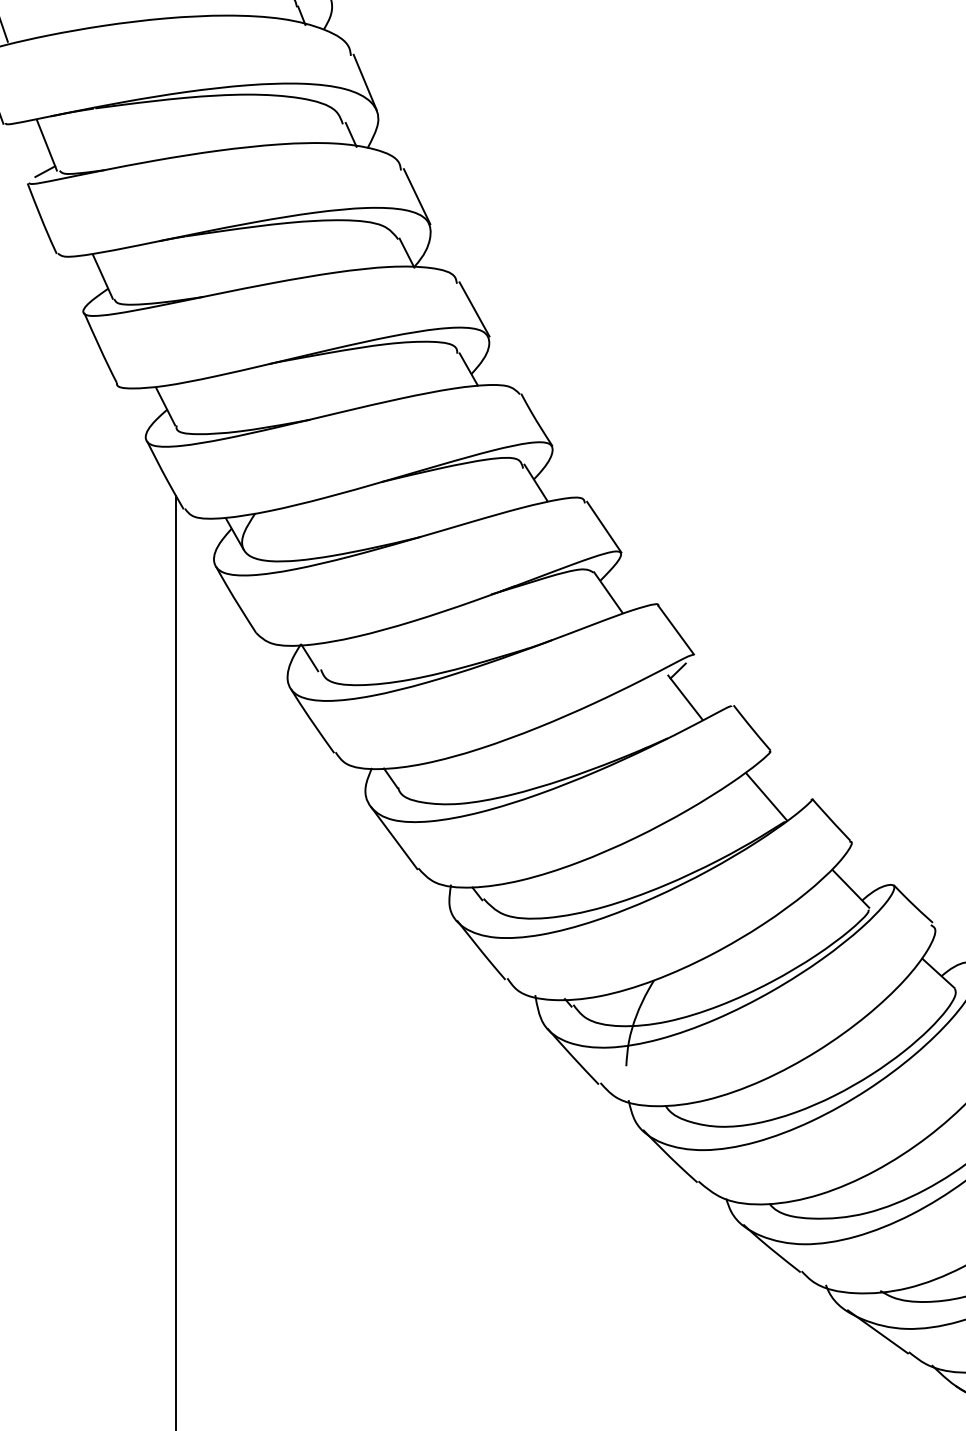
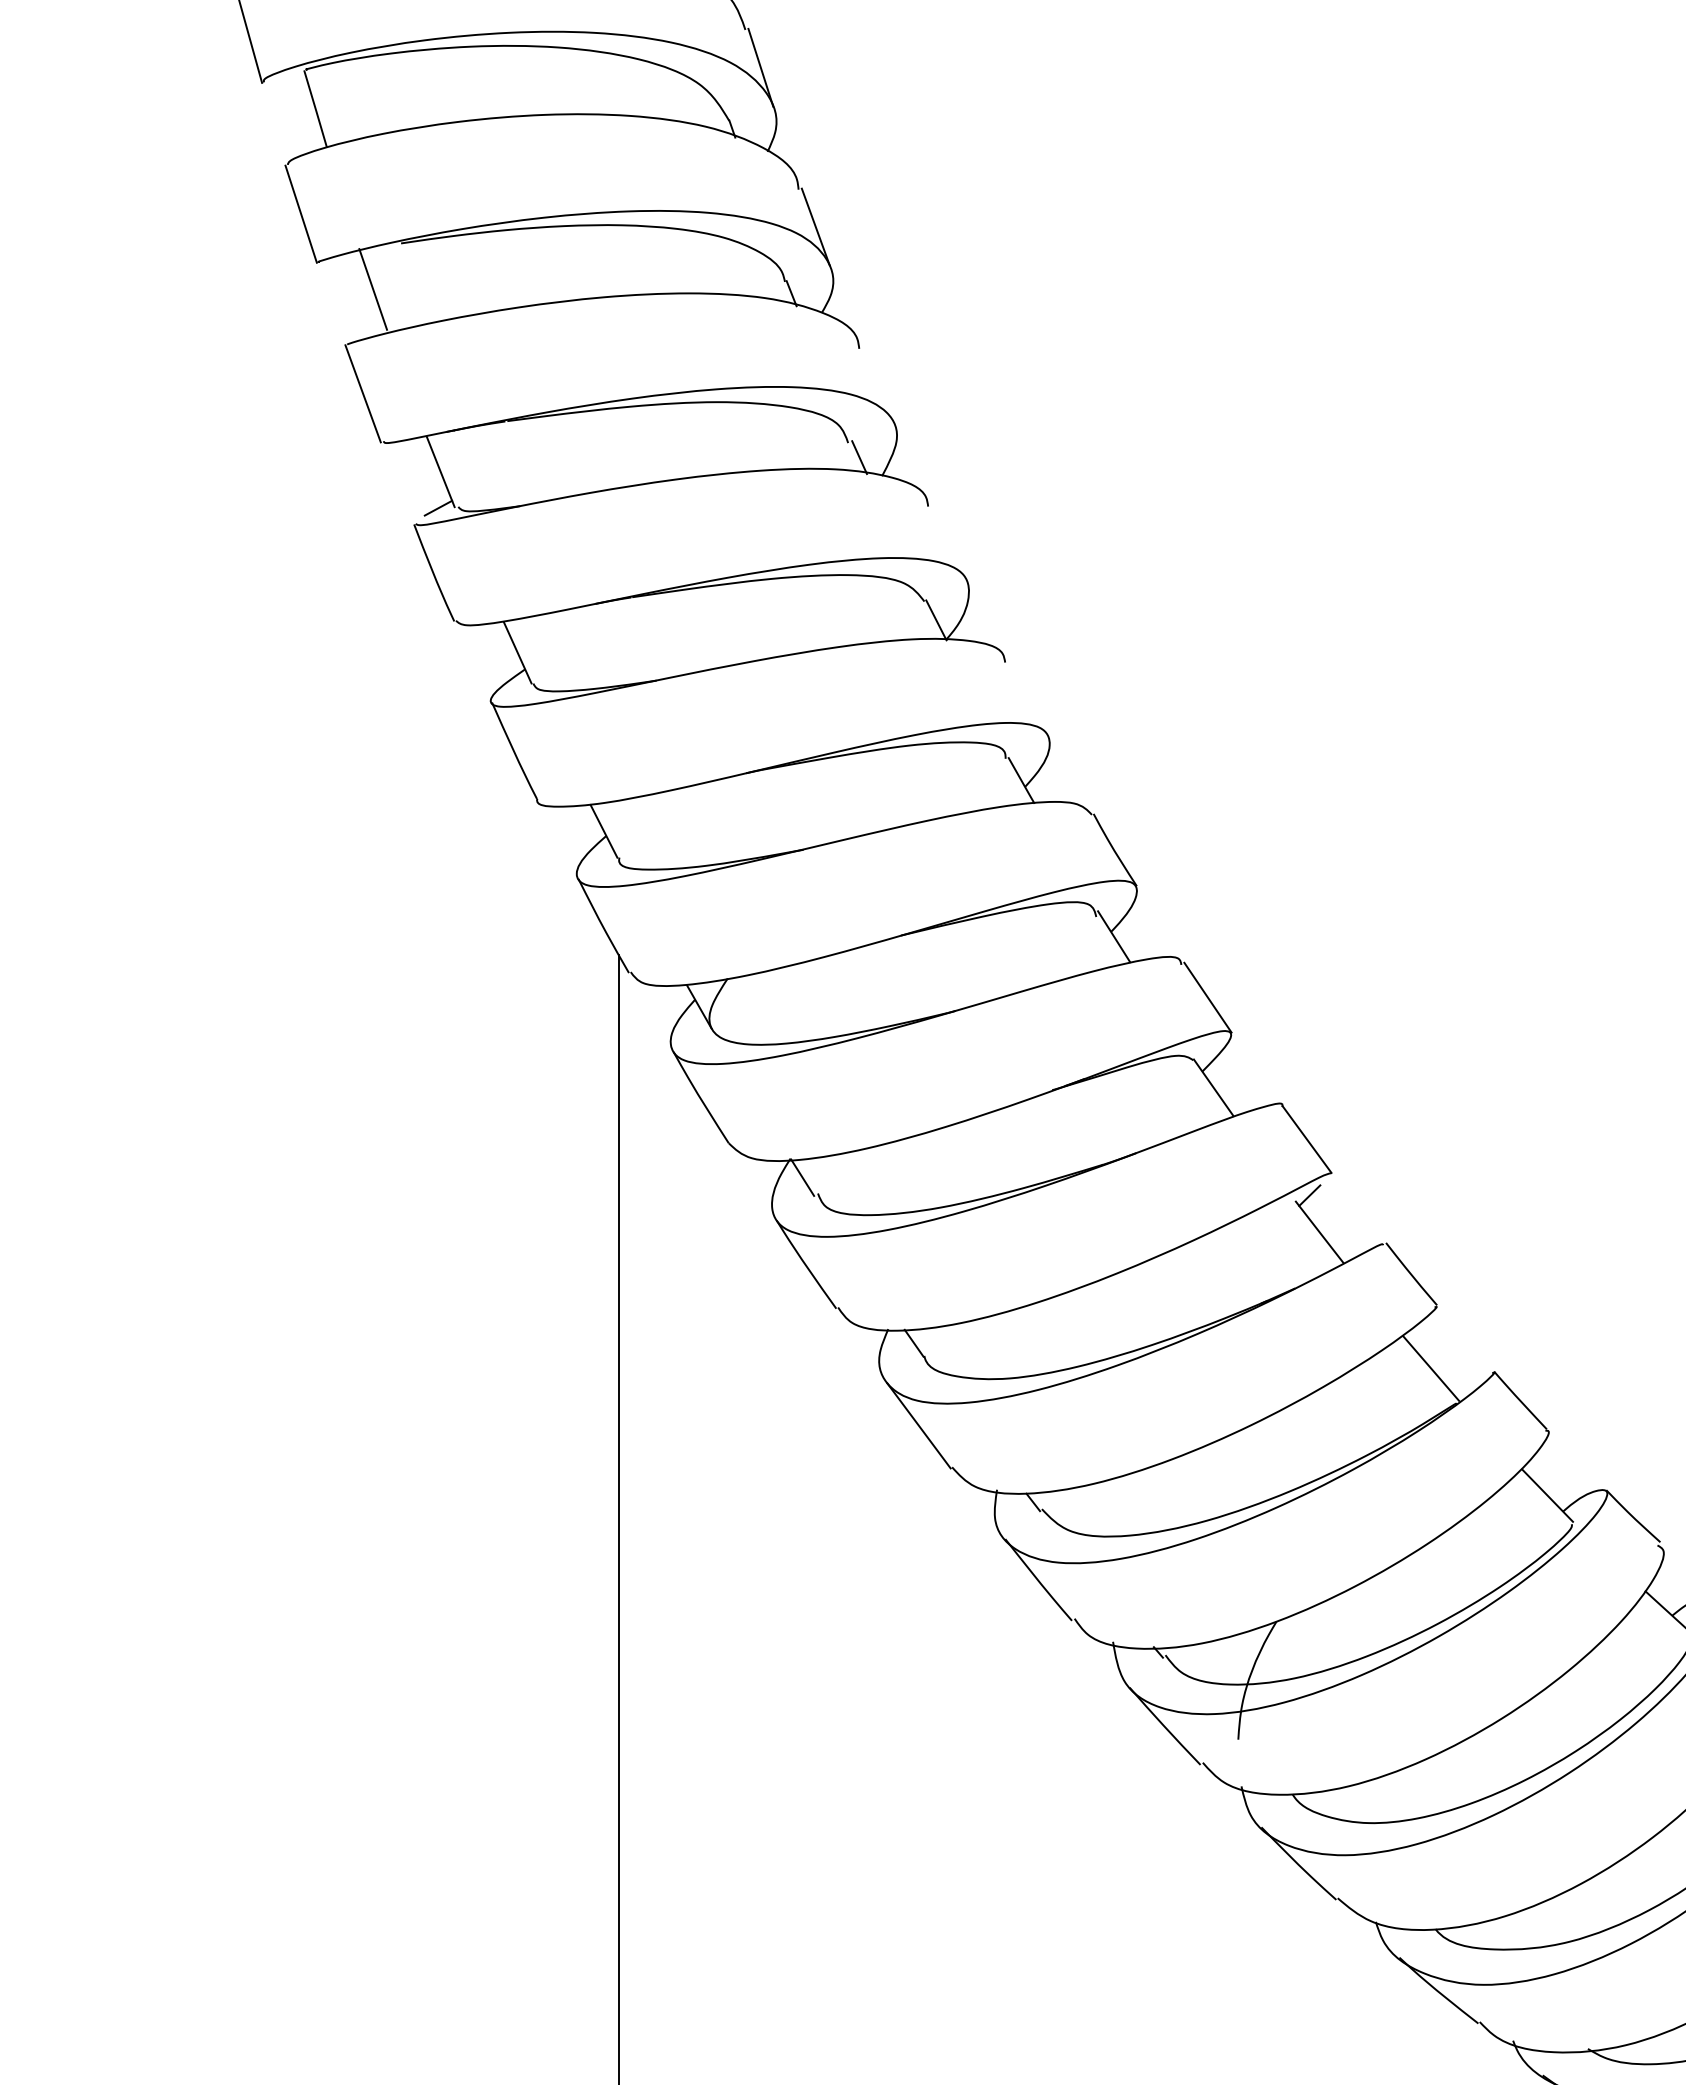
line: (364, 82) -> (878, 385), removed
line: (417, 196) -> (950, 542), removed
line: (473, 309) -> (1028, 697), removed

